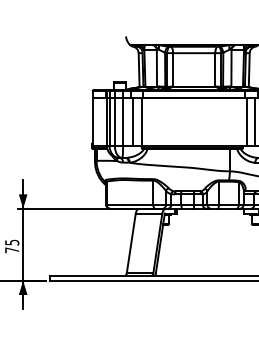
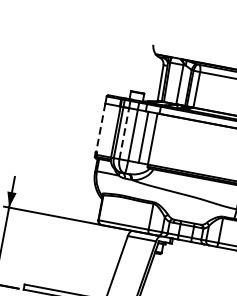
line: (92, 120) -> (100, 127), solid -> dashed
line: (114, 122) -> (123, 134), solid -> dashed

